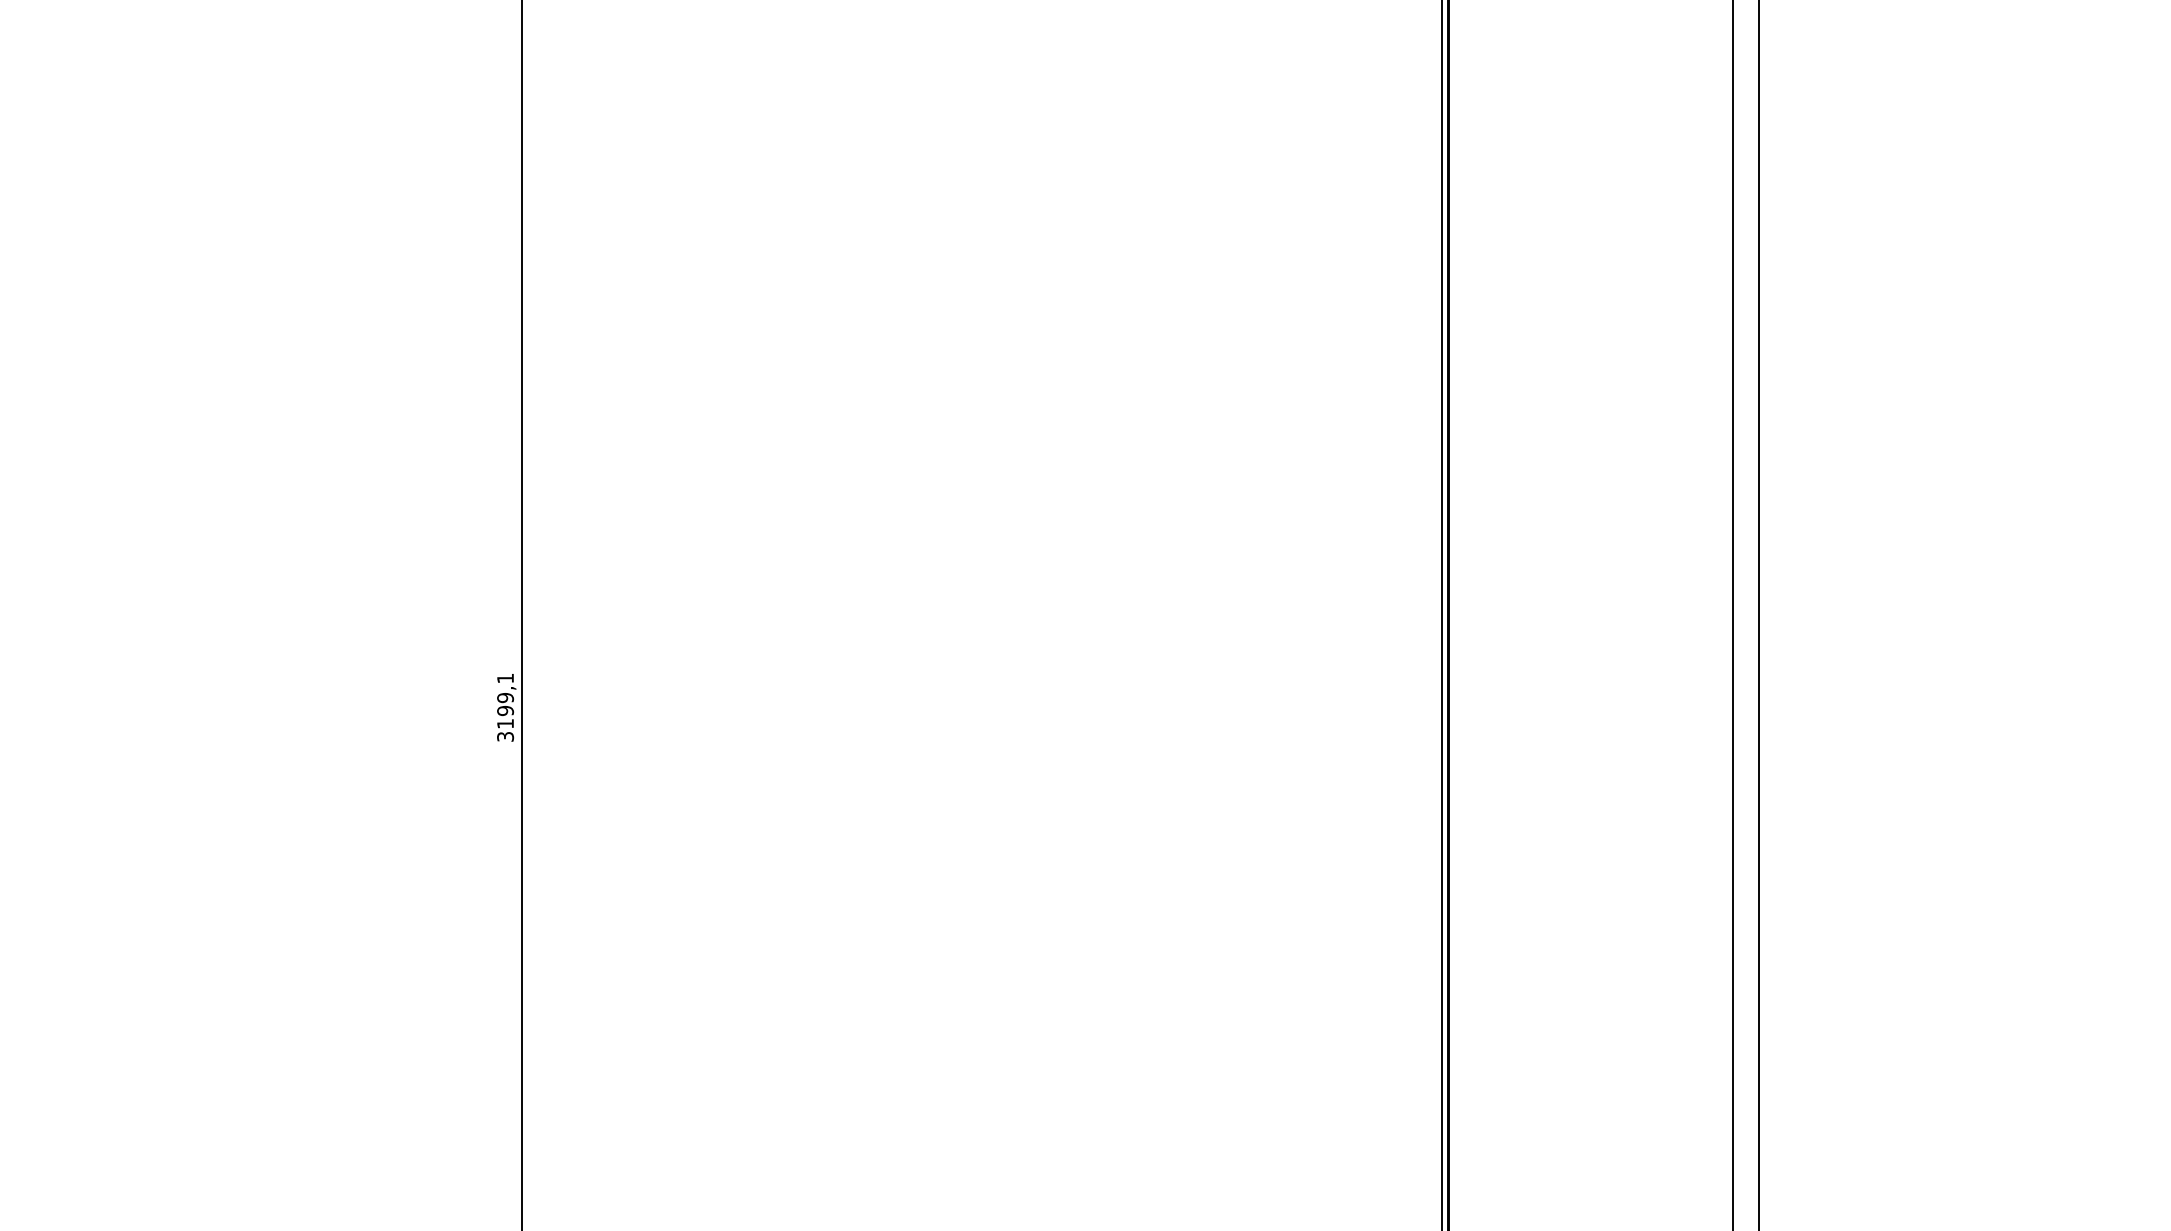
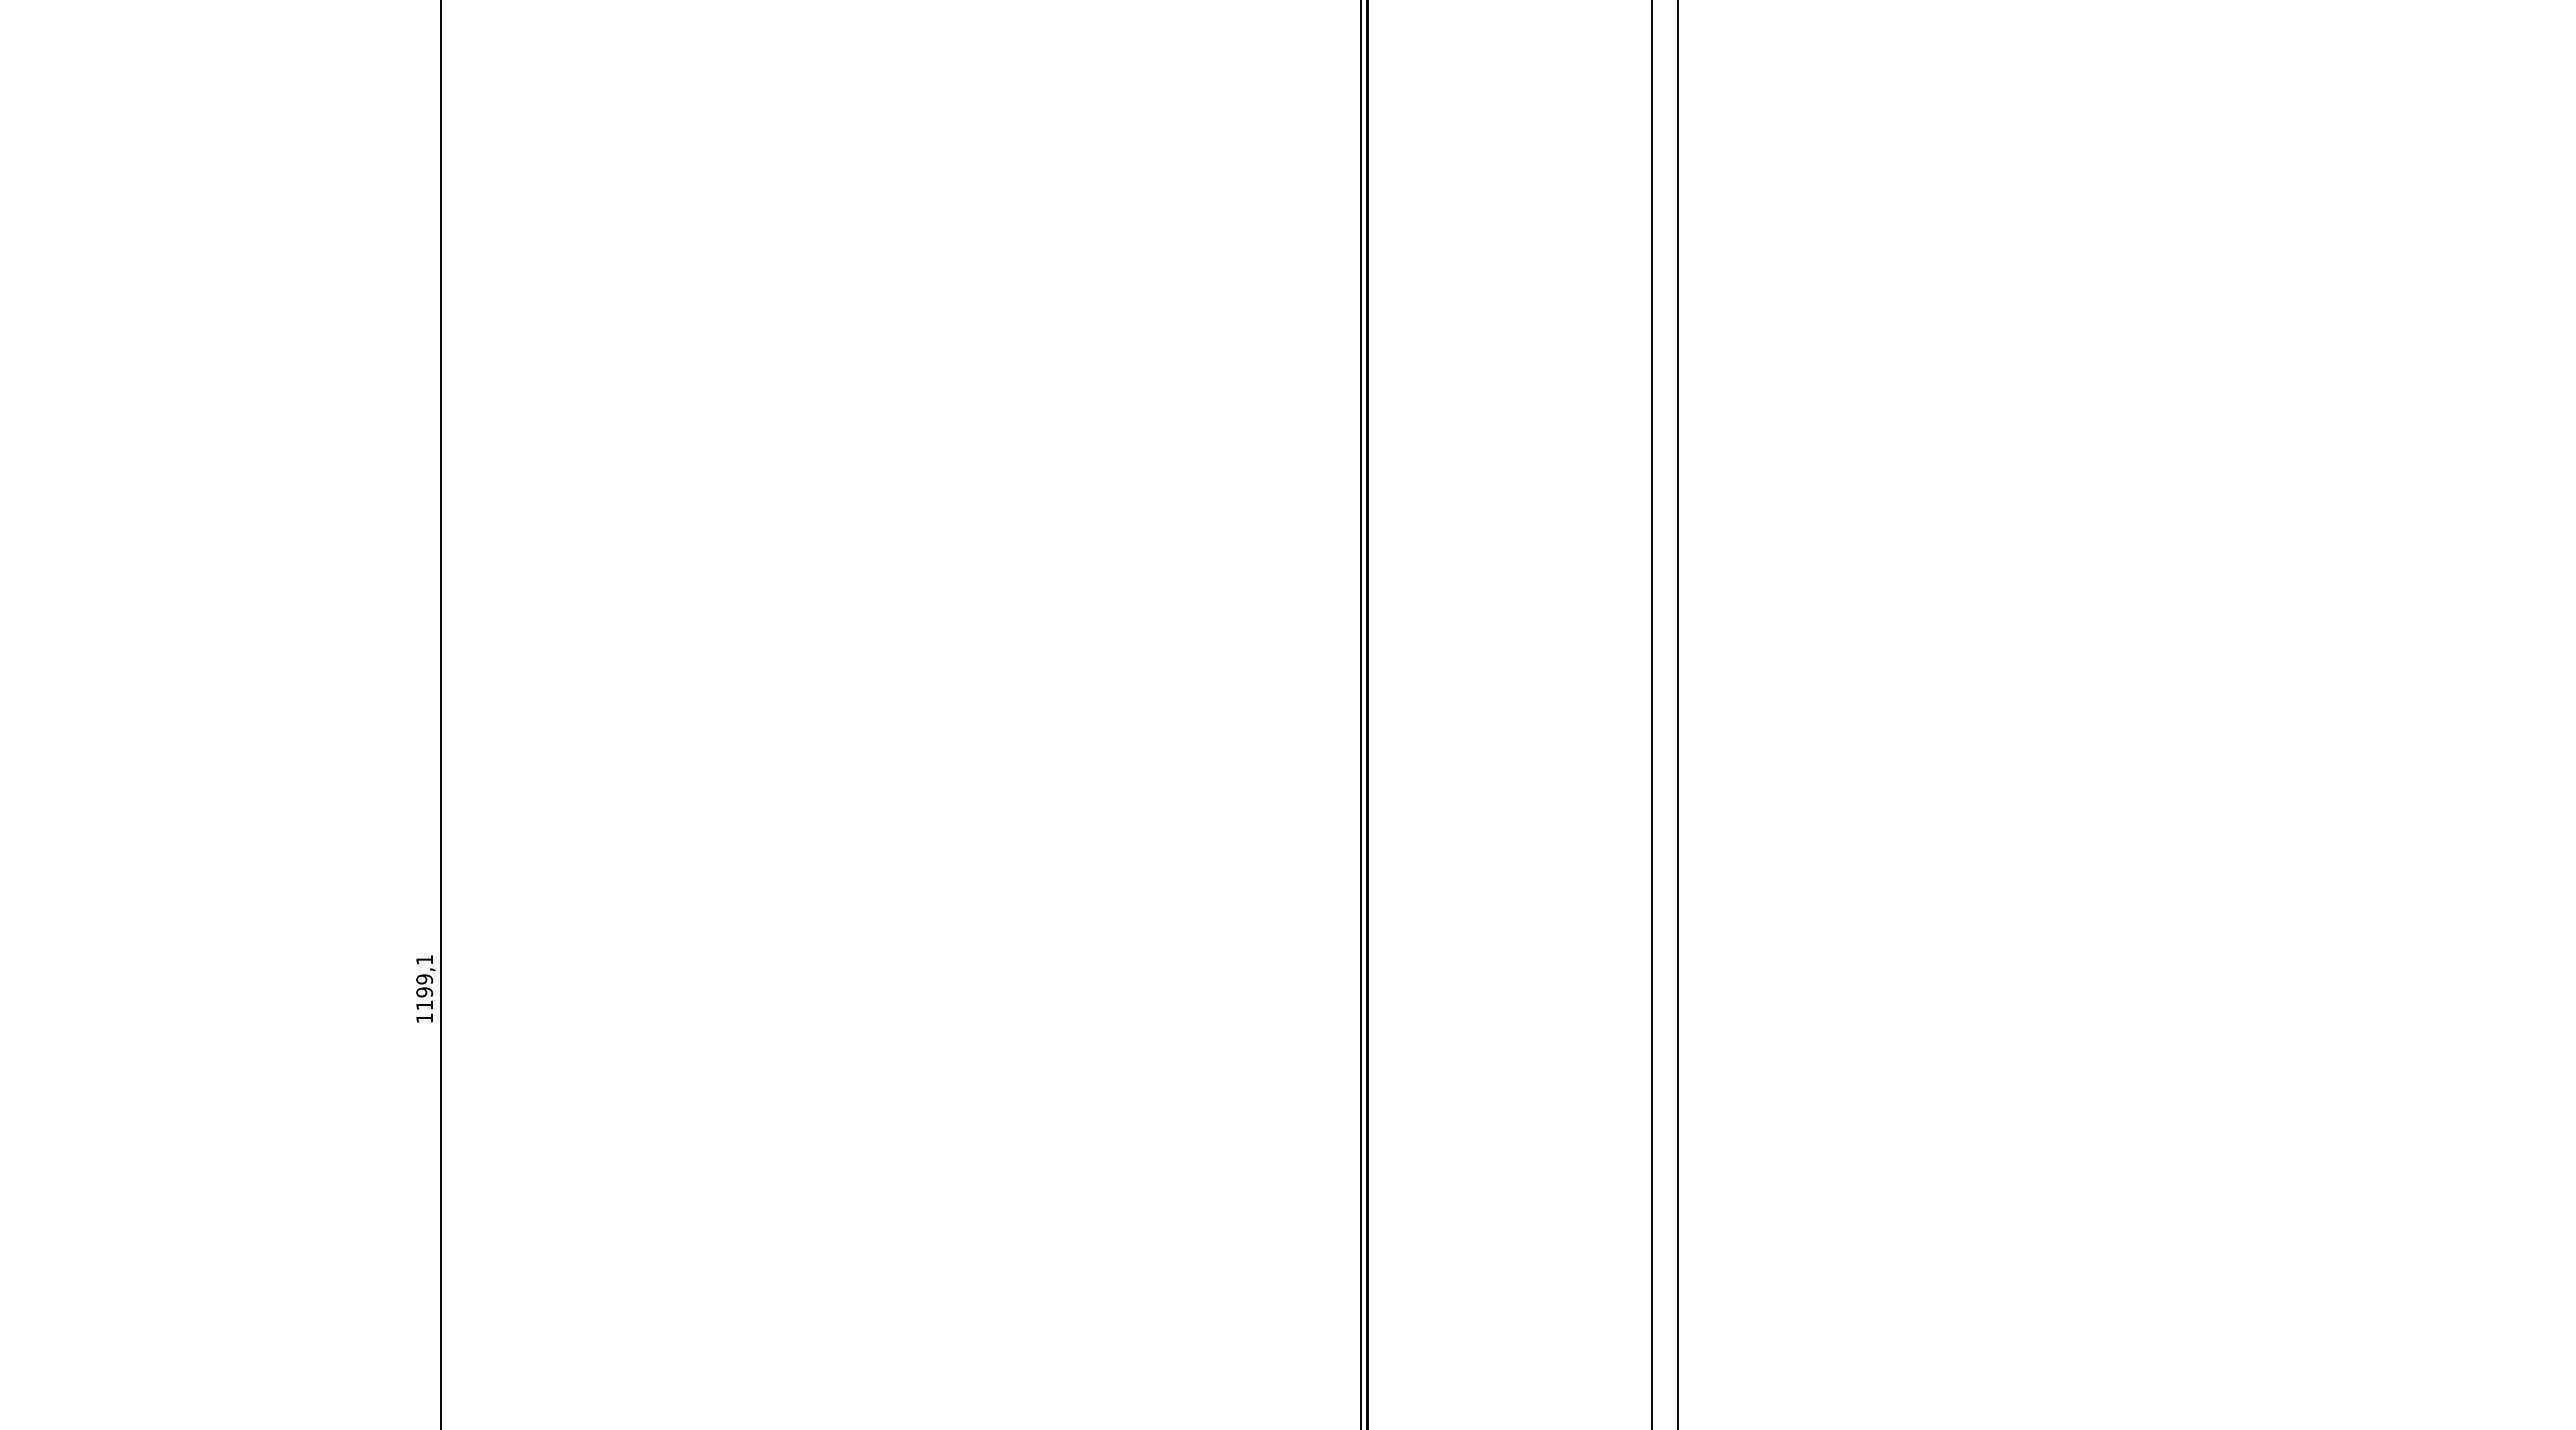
text: (505, 737) -> (424, 1018), 3199,1 -> 1199,1

